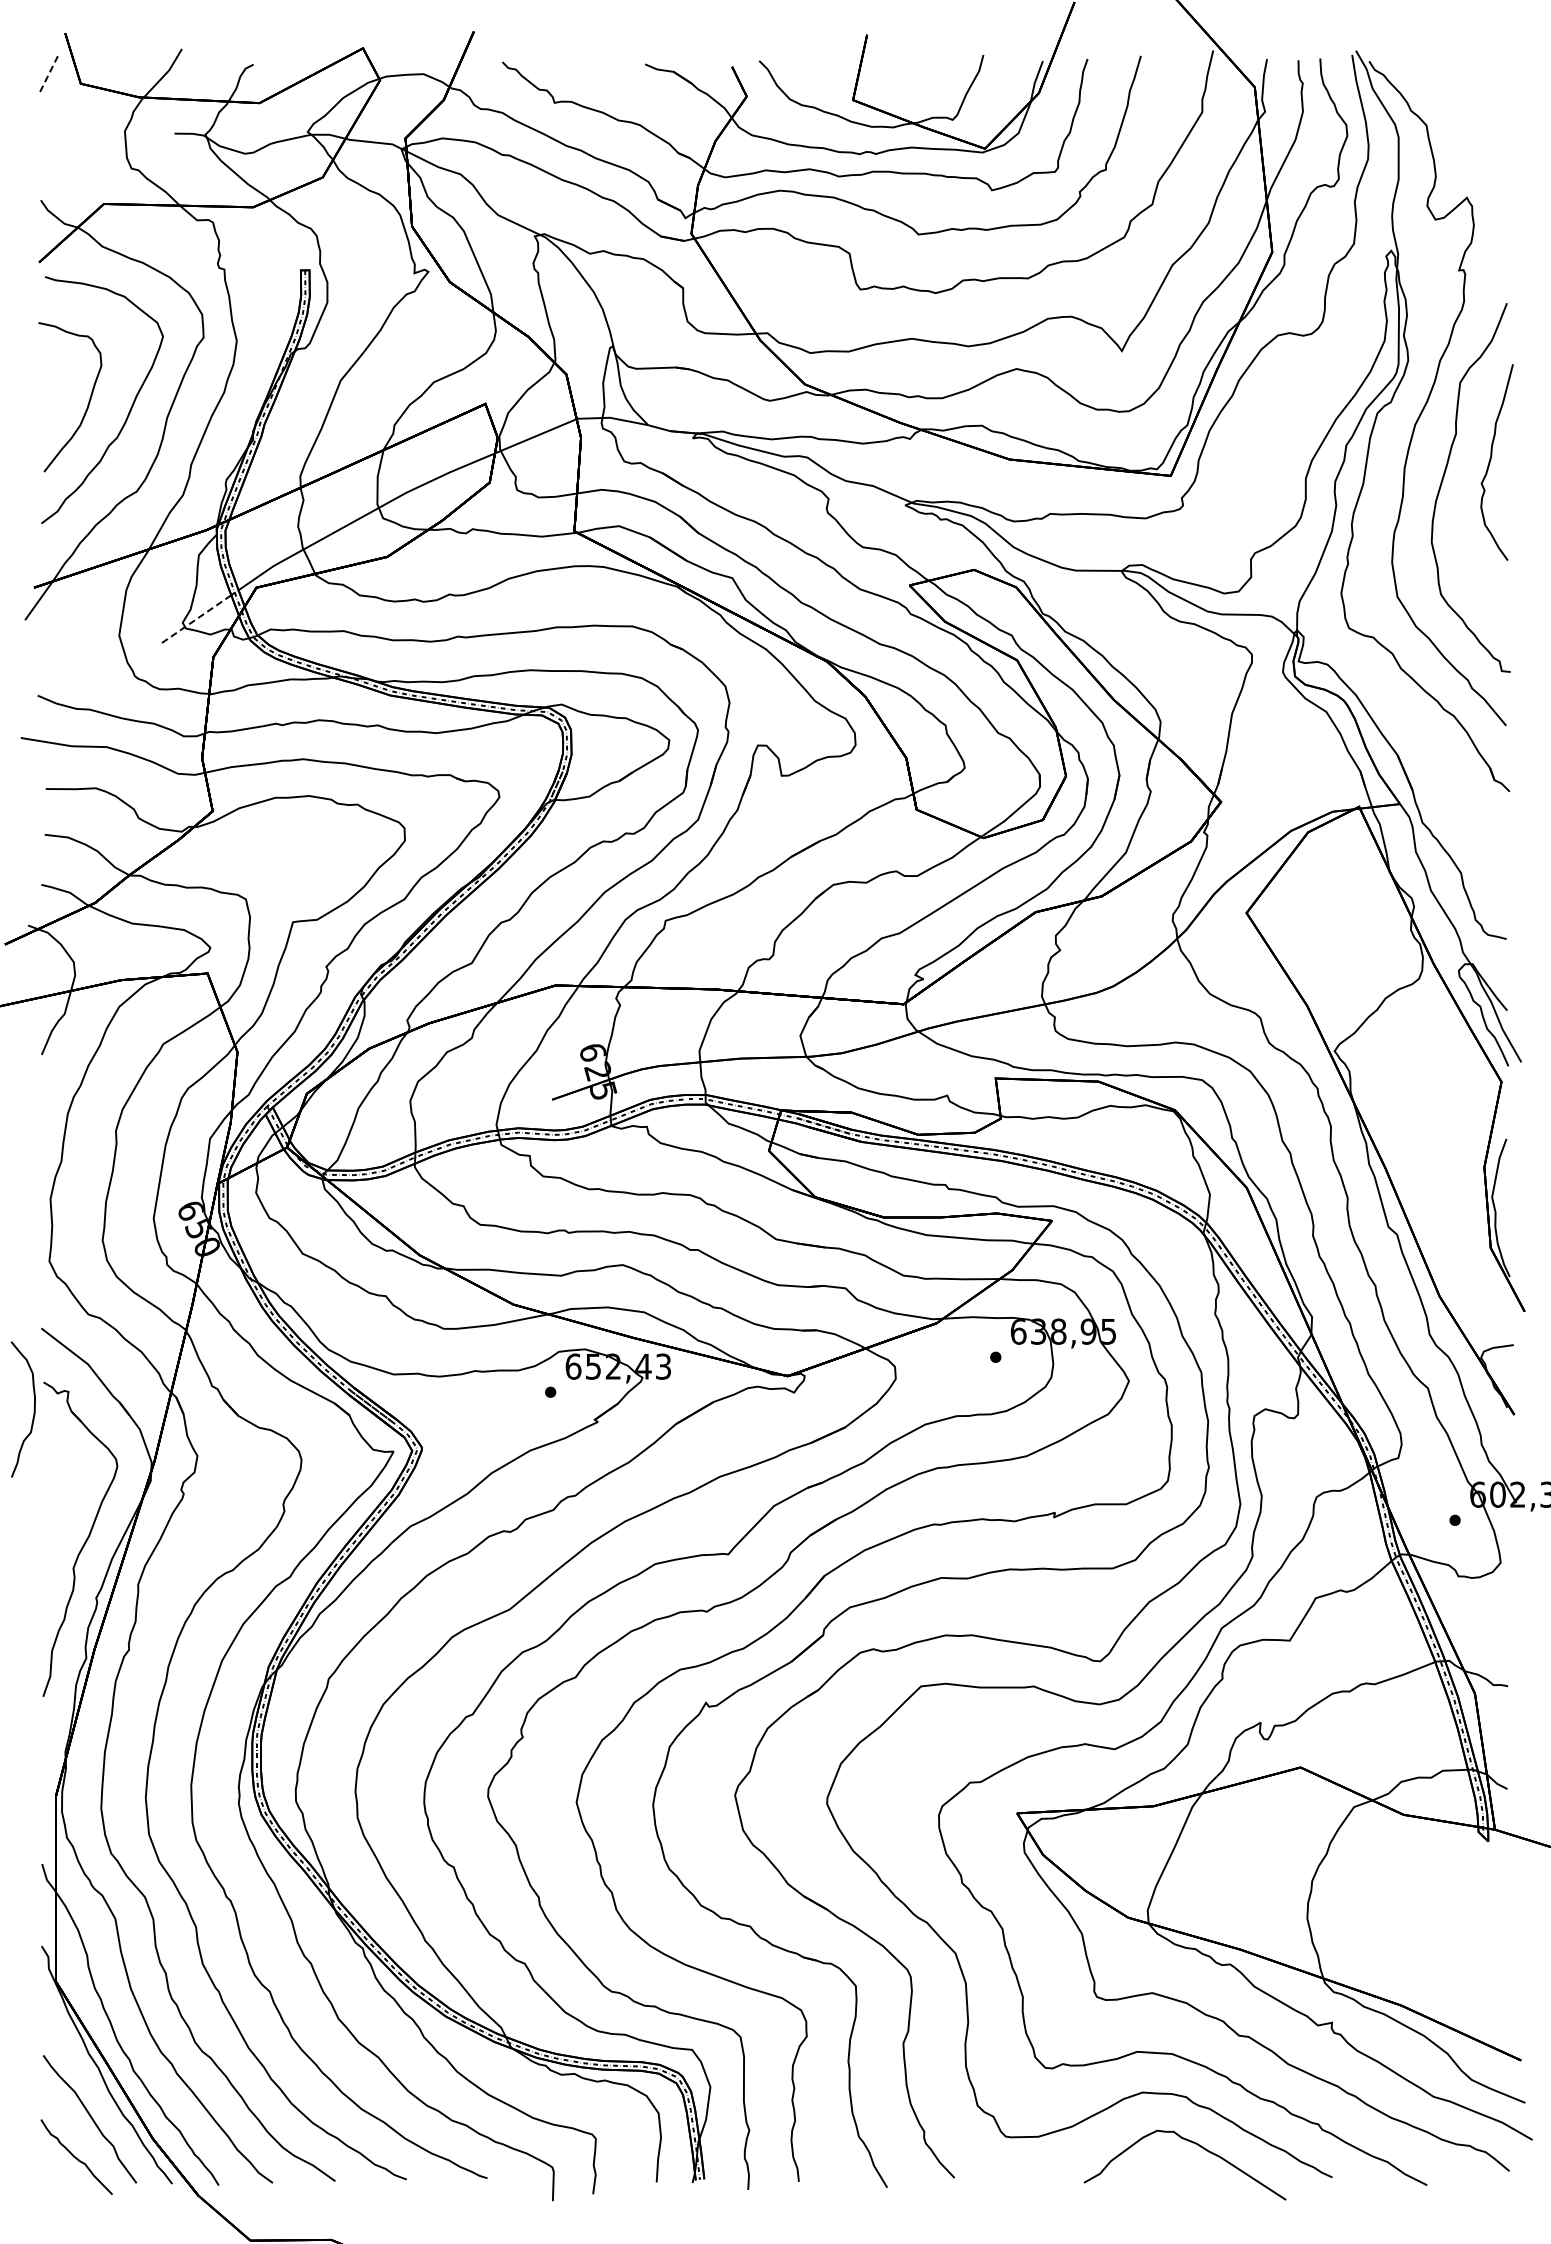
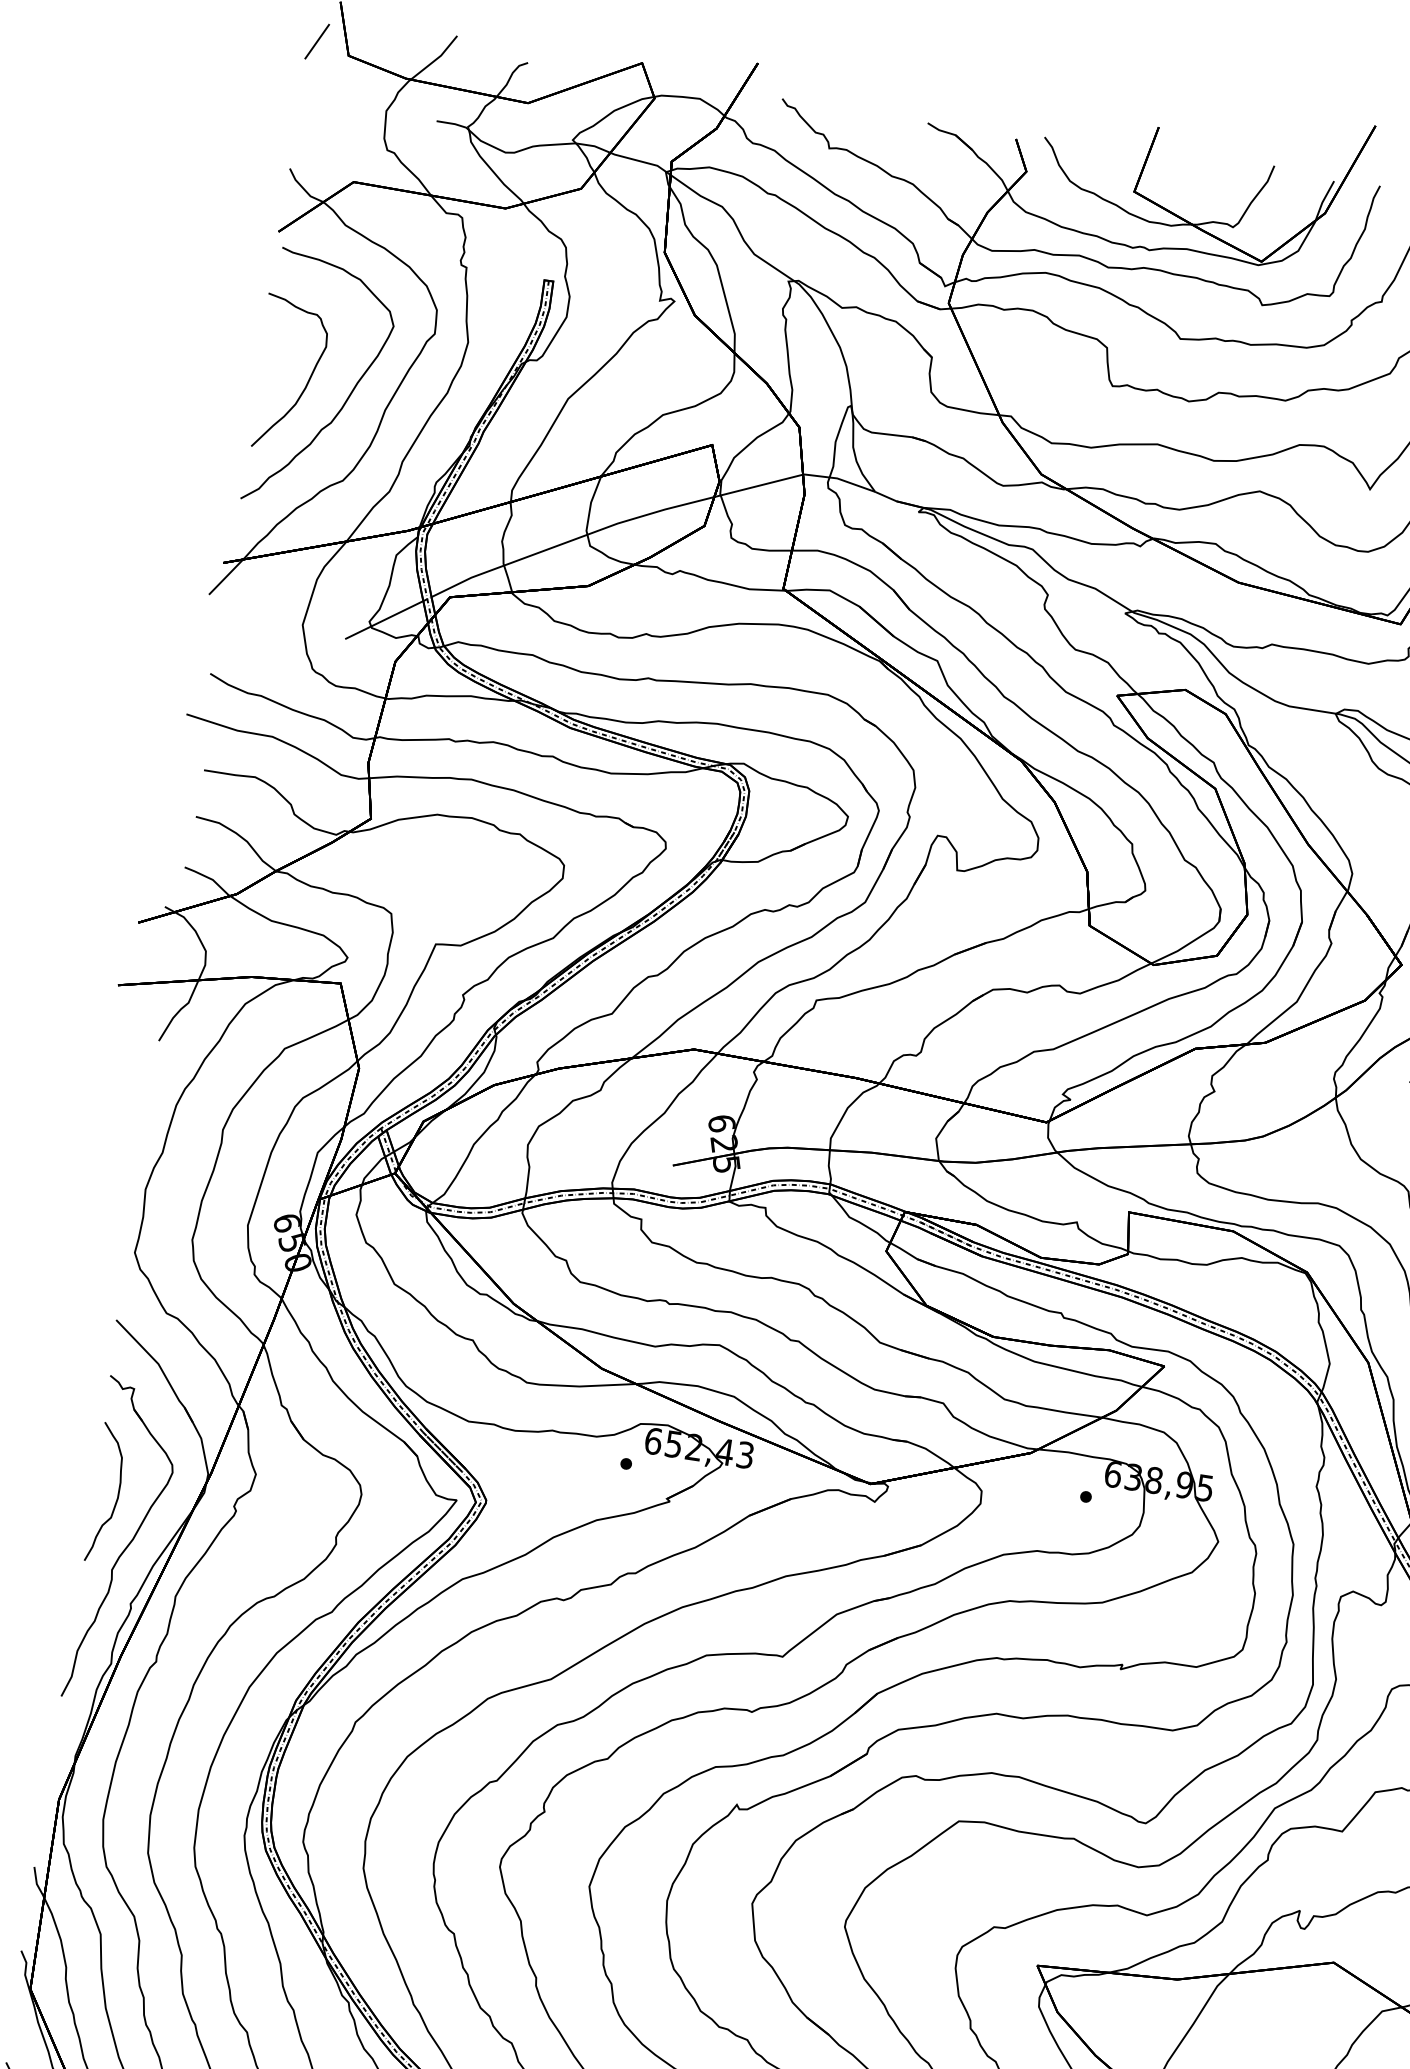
line: (48, 74) -> (317, 41), dashed -> solid
line: (197, 618) -> (385, 619), dashed -> solid
curve: (33, 1409) -> (117, 1494), moved

